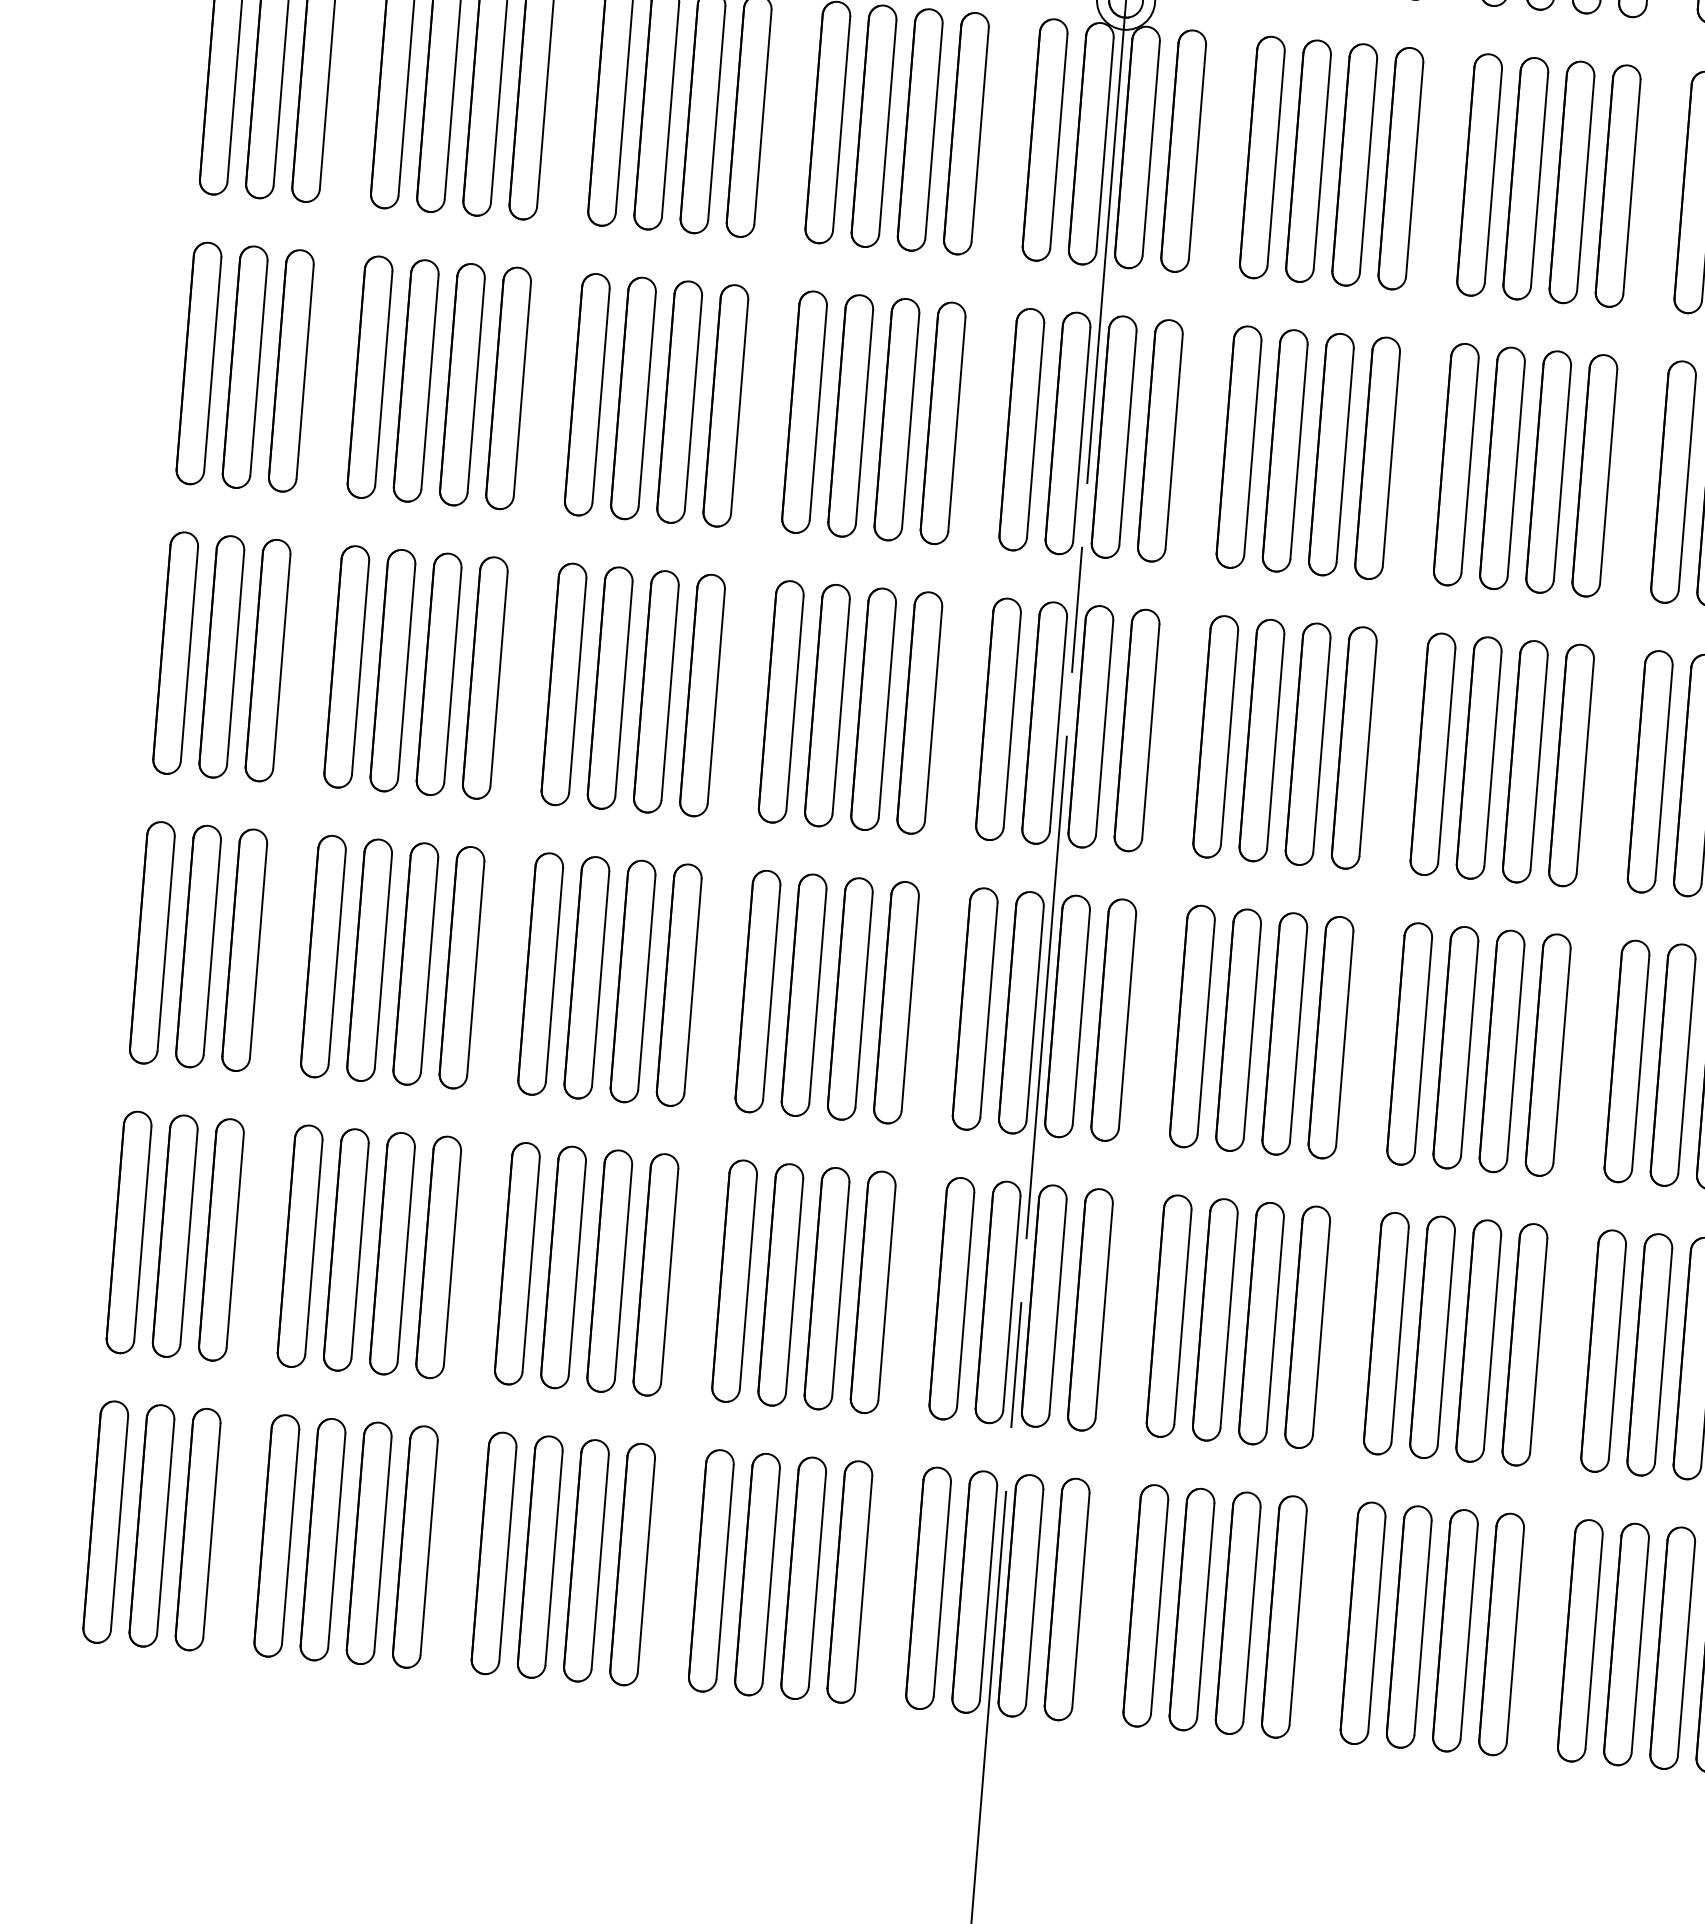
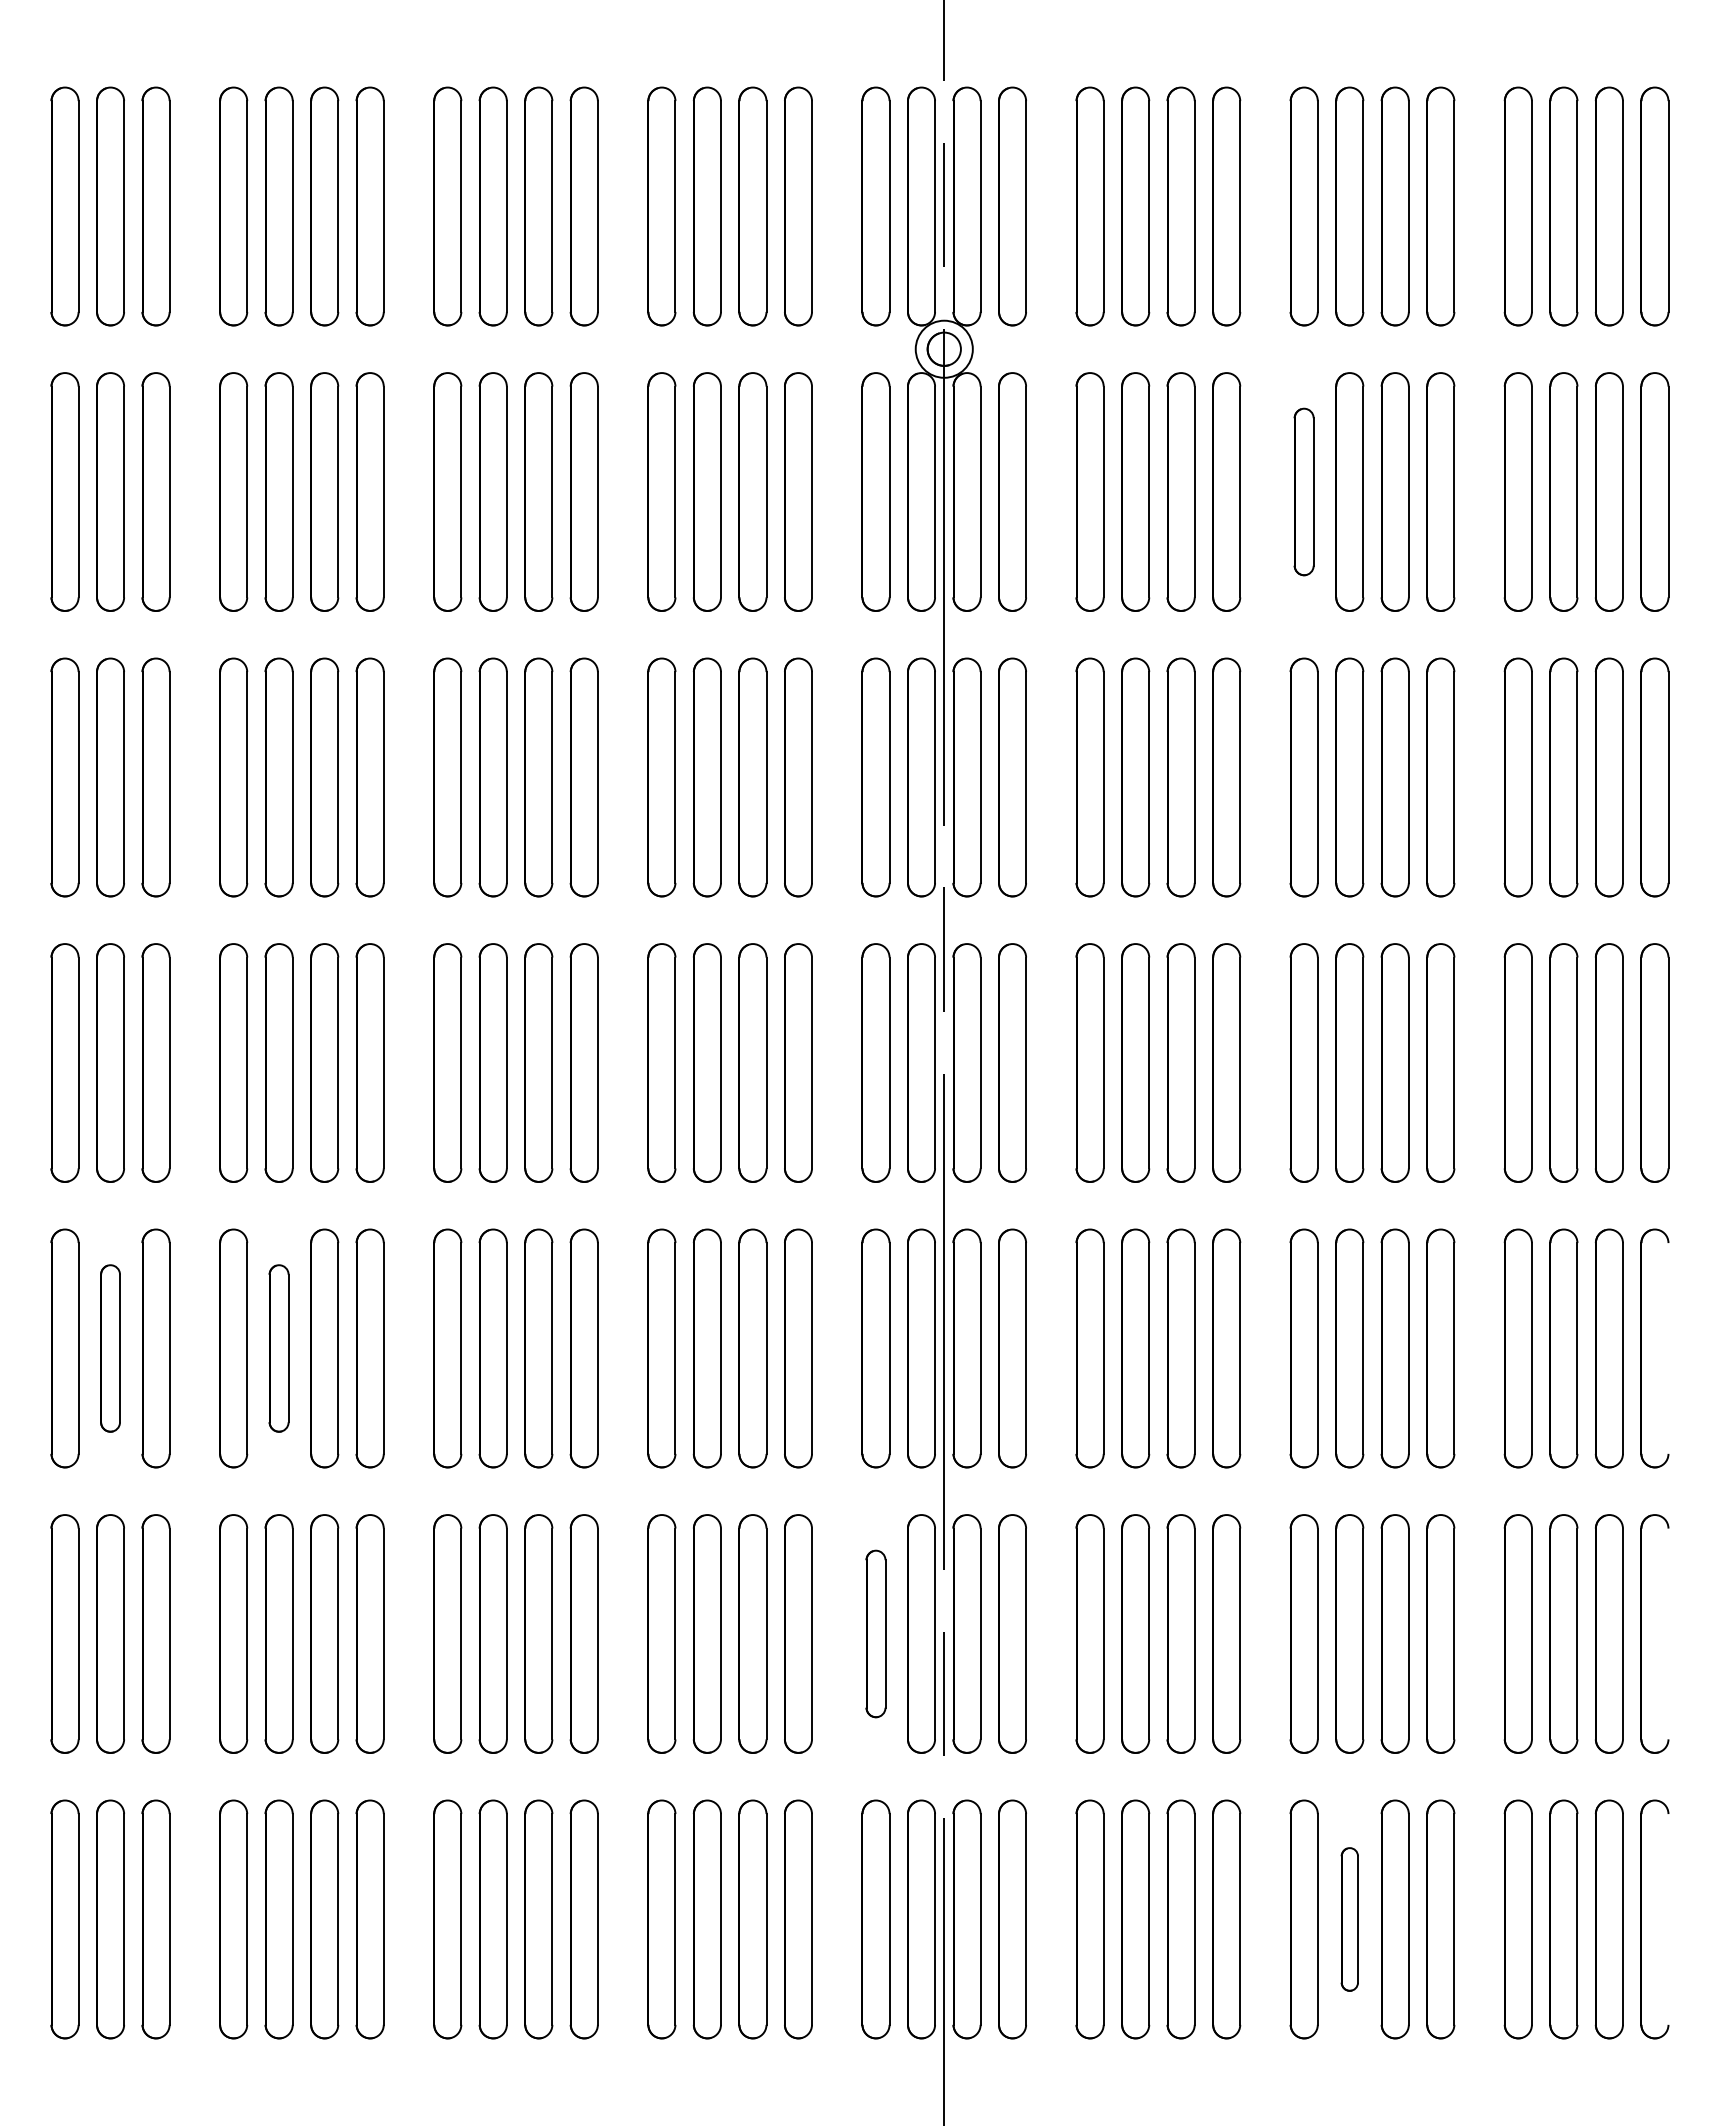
part: (1478, 174) -> (1303, 491), size x0.7
part: (198, 946) -> (110, 1348), size x0.7
part: (368, 960) -> (278, 1348), size x0.7
part: (951, 1298) -> (875, 1633), size x0.7
part: (1409, 1627) -> (1349, 1919), size x0.6

